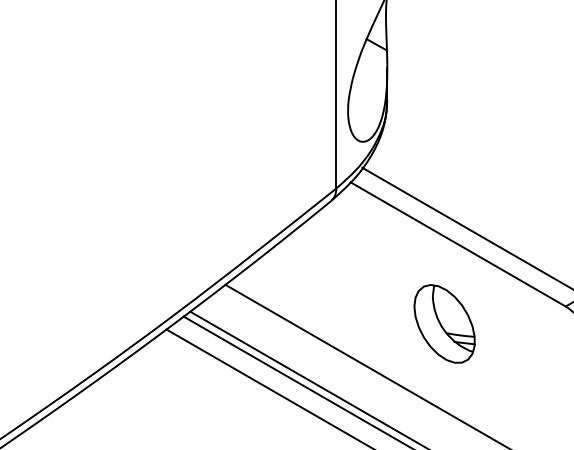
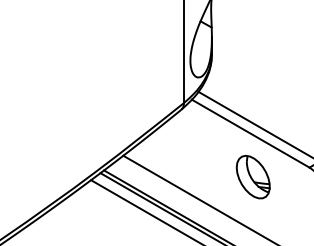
part: (443, 322) -> (252, 176), moved

